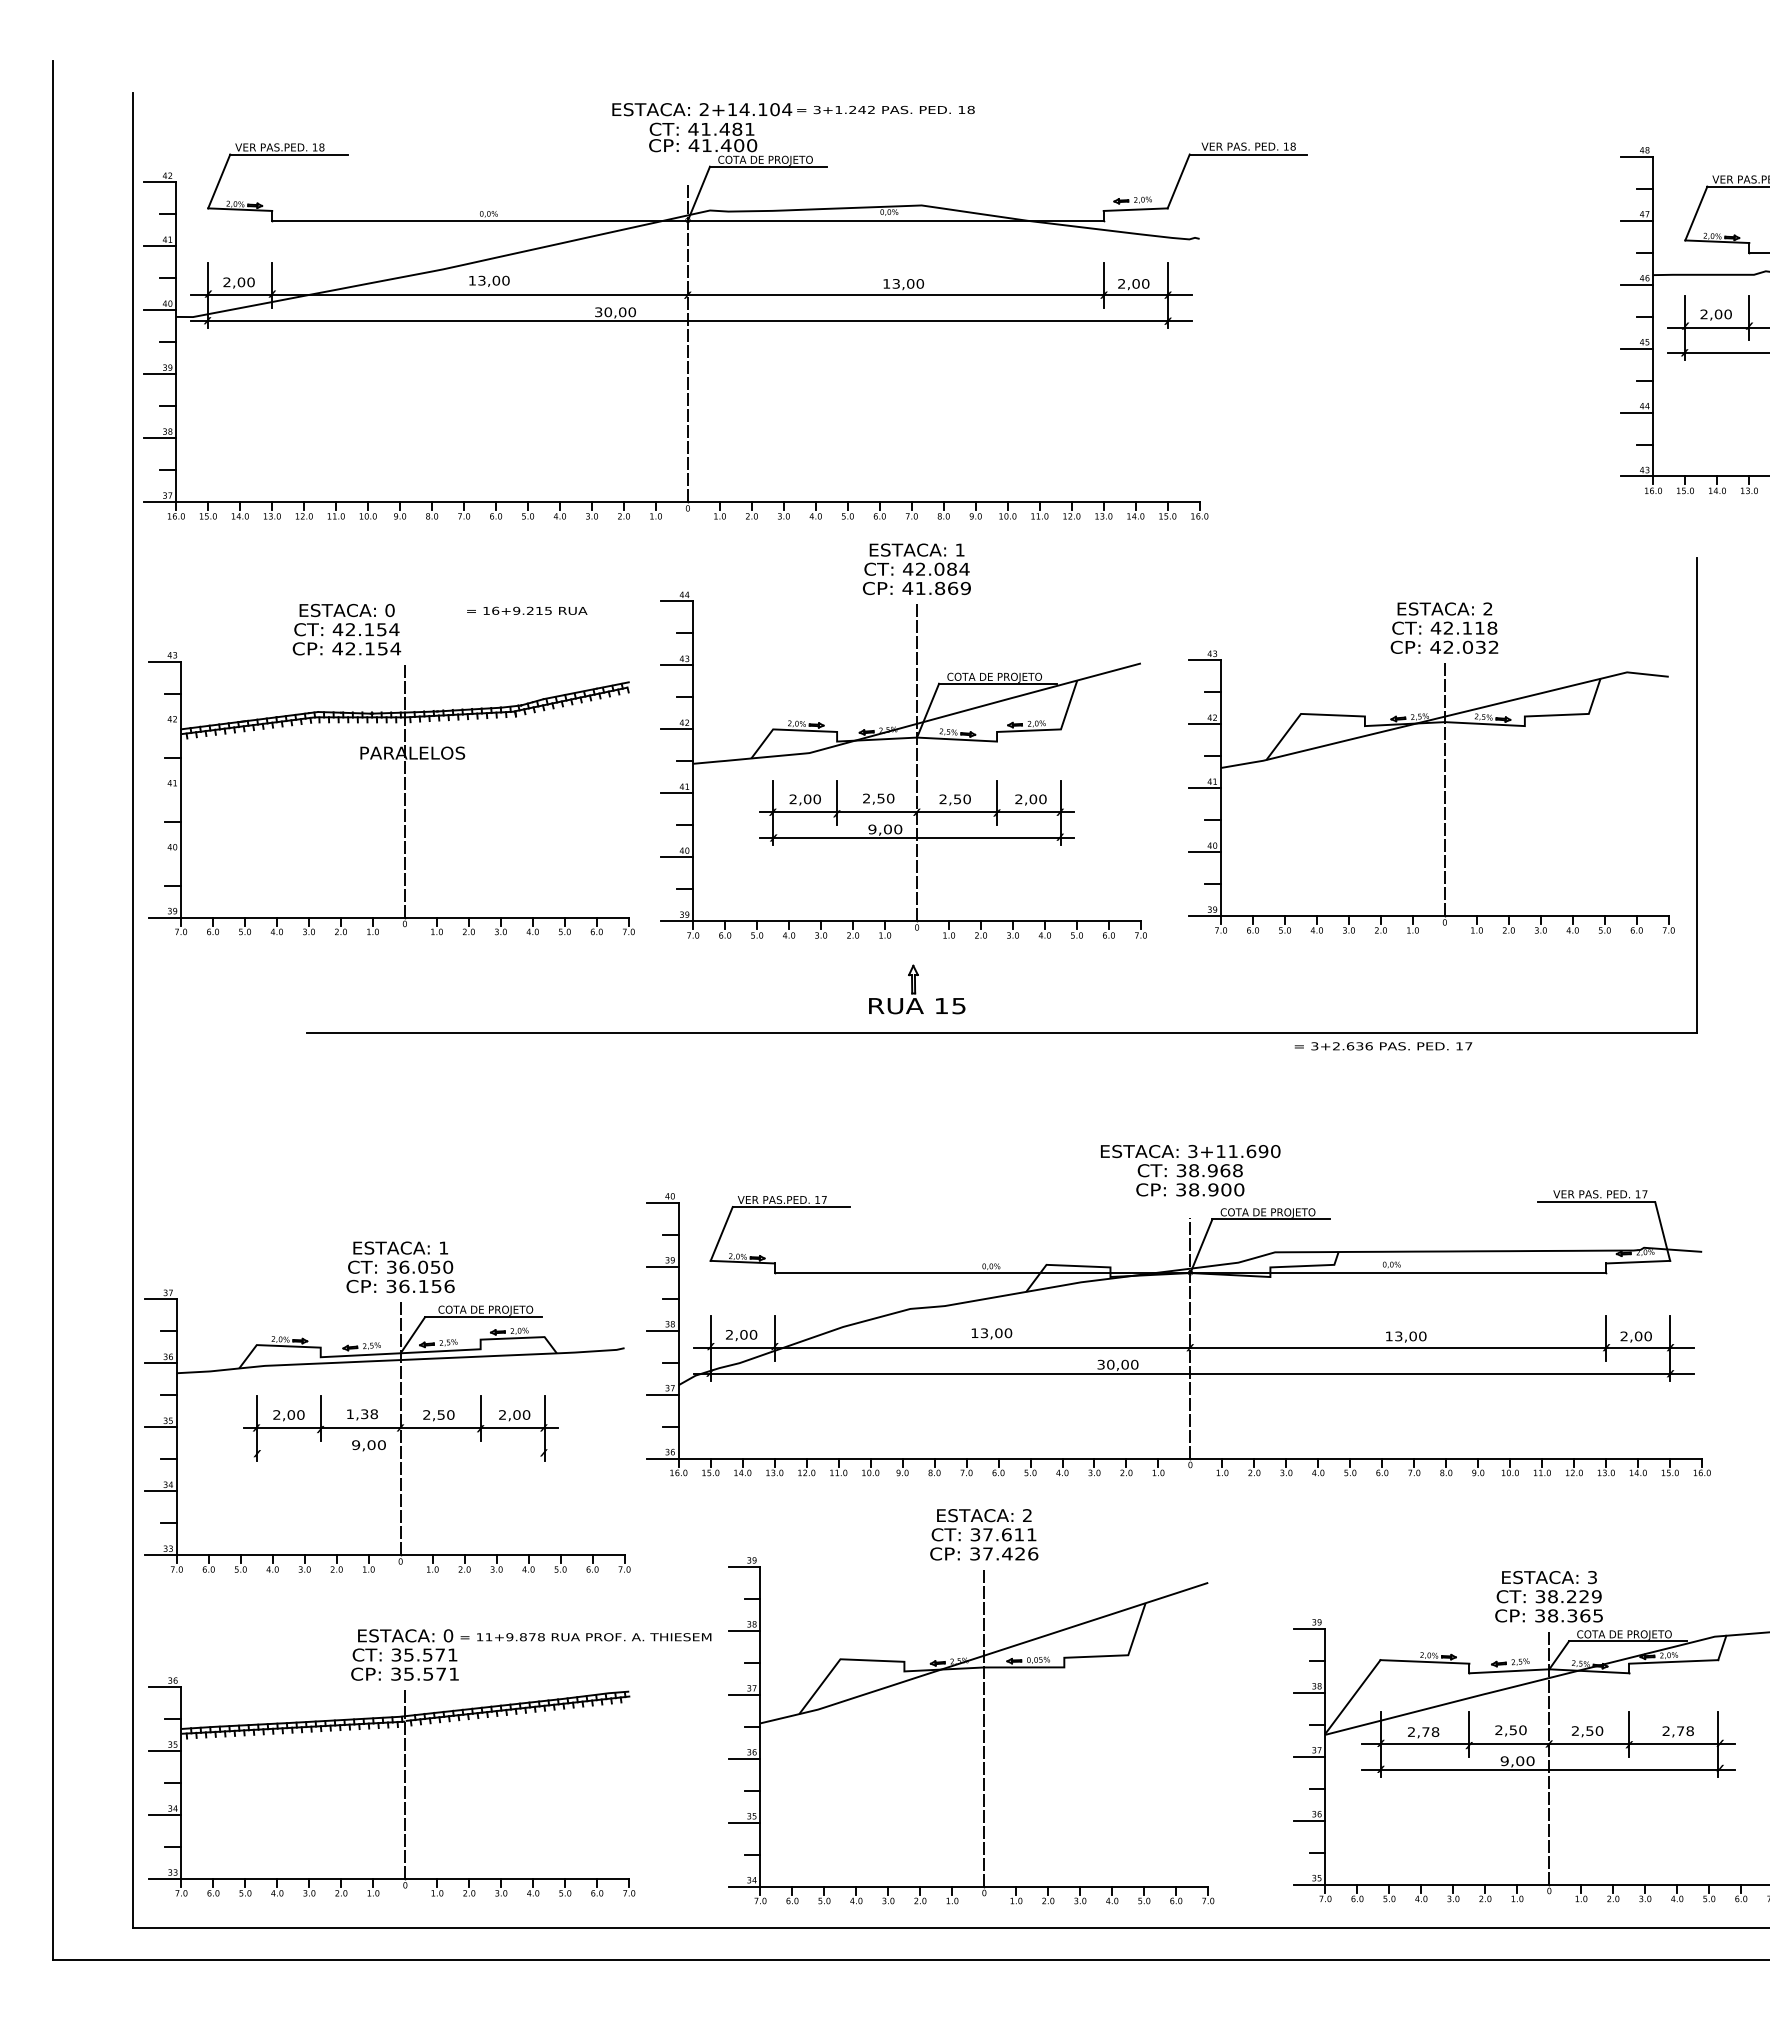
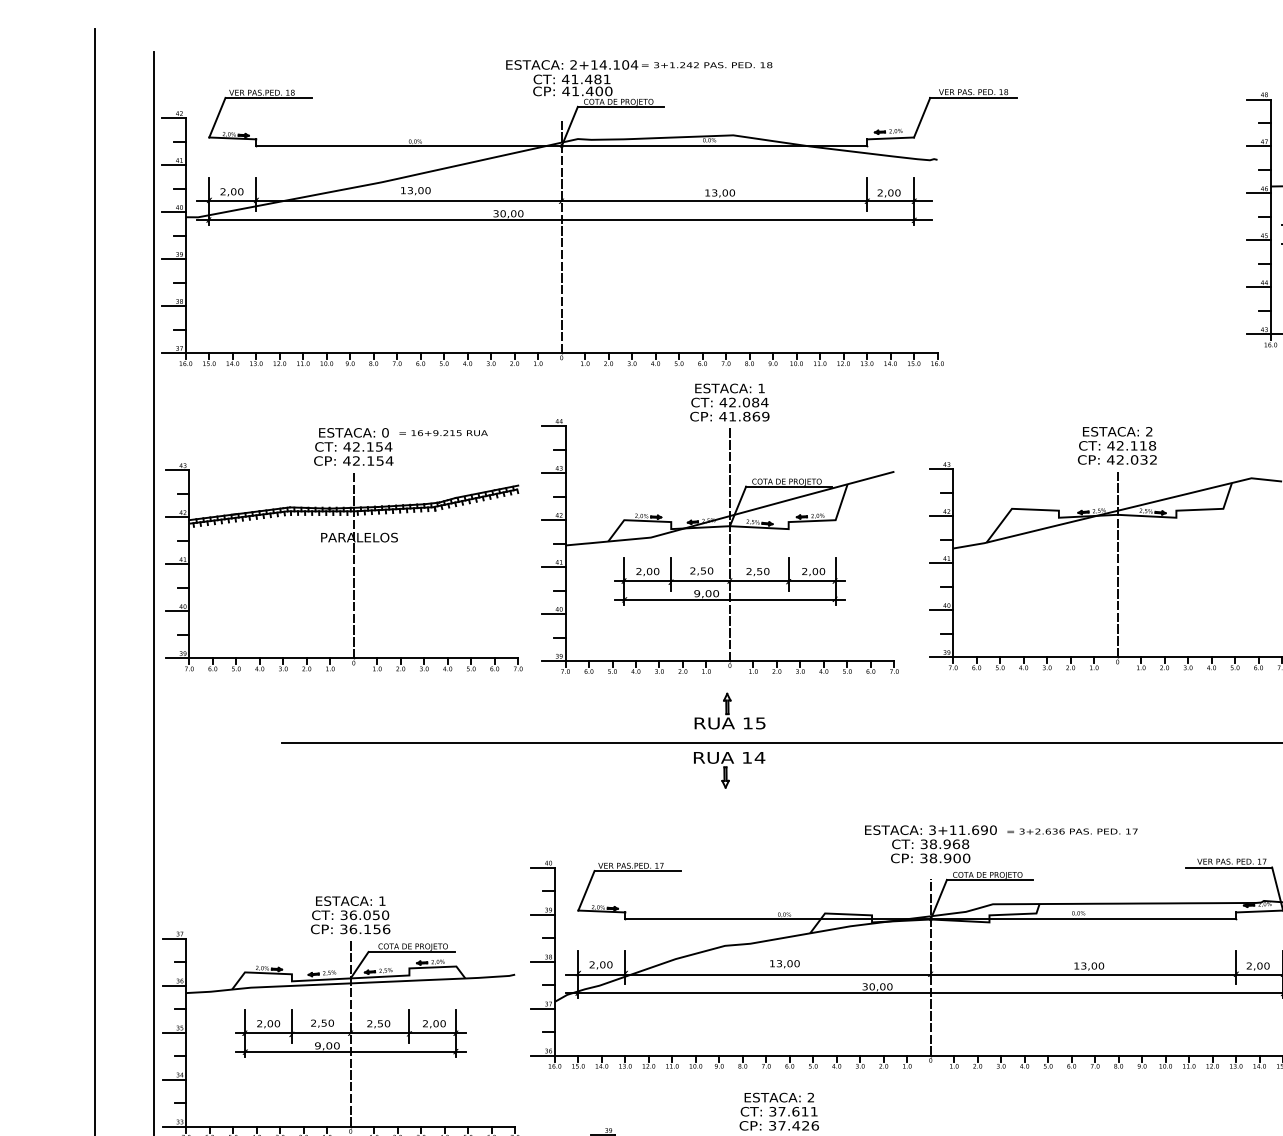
text: (346, 629) -> (353, 446), moved
line: (165, 725) -> (177, 517), added
line: (165, 789) -> (177, 564), added
line: (165, 853) -> (177, 611), added
text: (1383, 1046) -> (1072, 831), moved
part: (916, 1069) -> (729, 769), added
text: (362, 1413) -> (322, 1022), 1,38 -> 2,50
line: (400, 1453) -> (350, 1052), added

